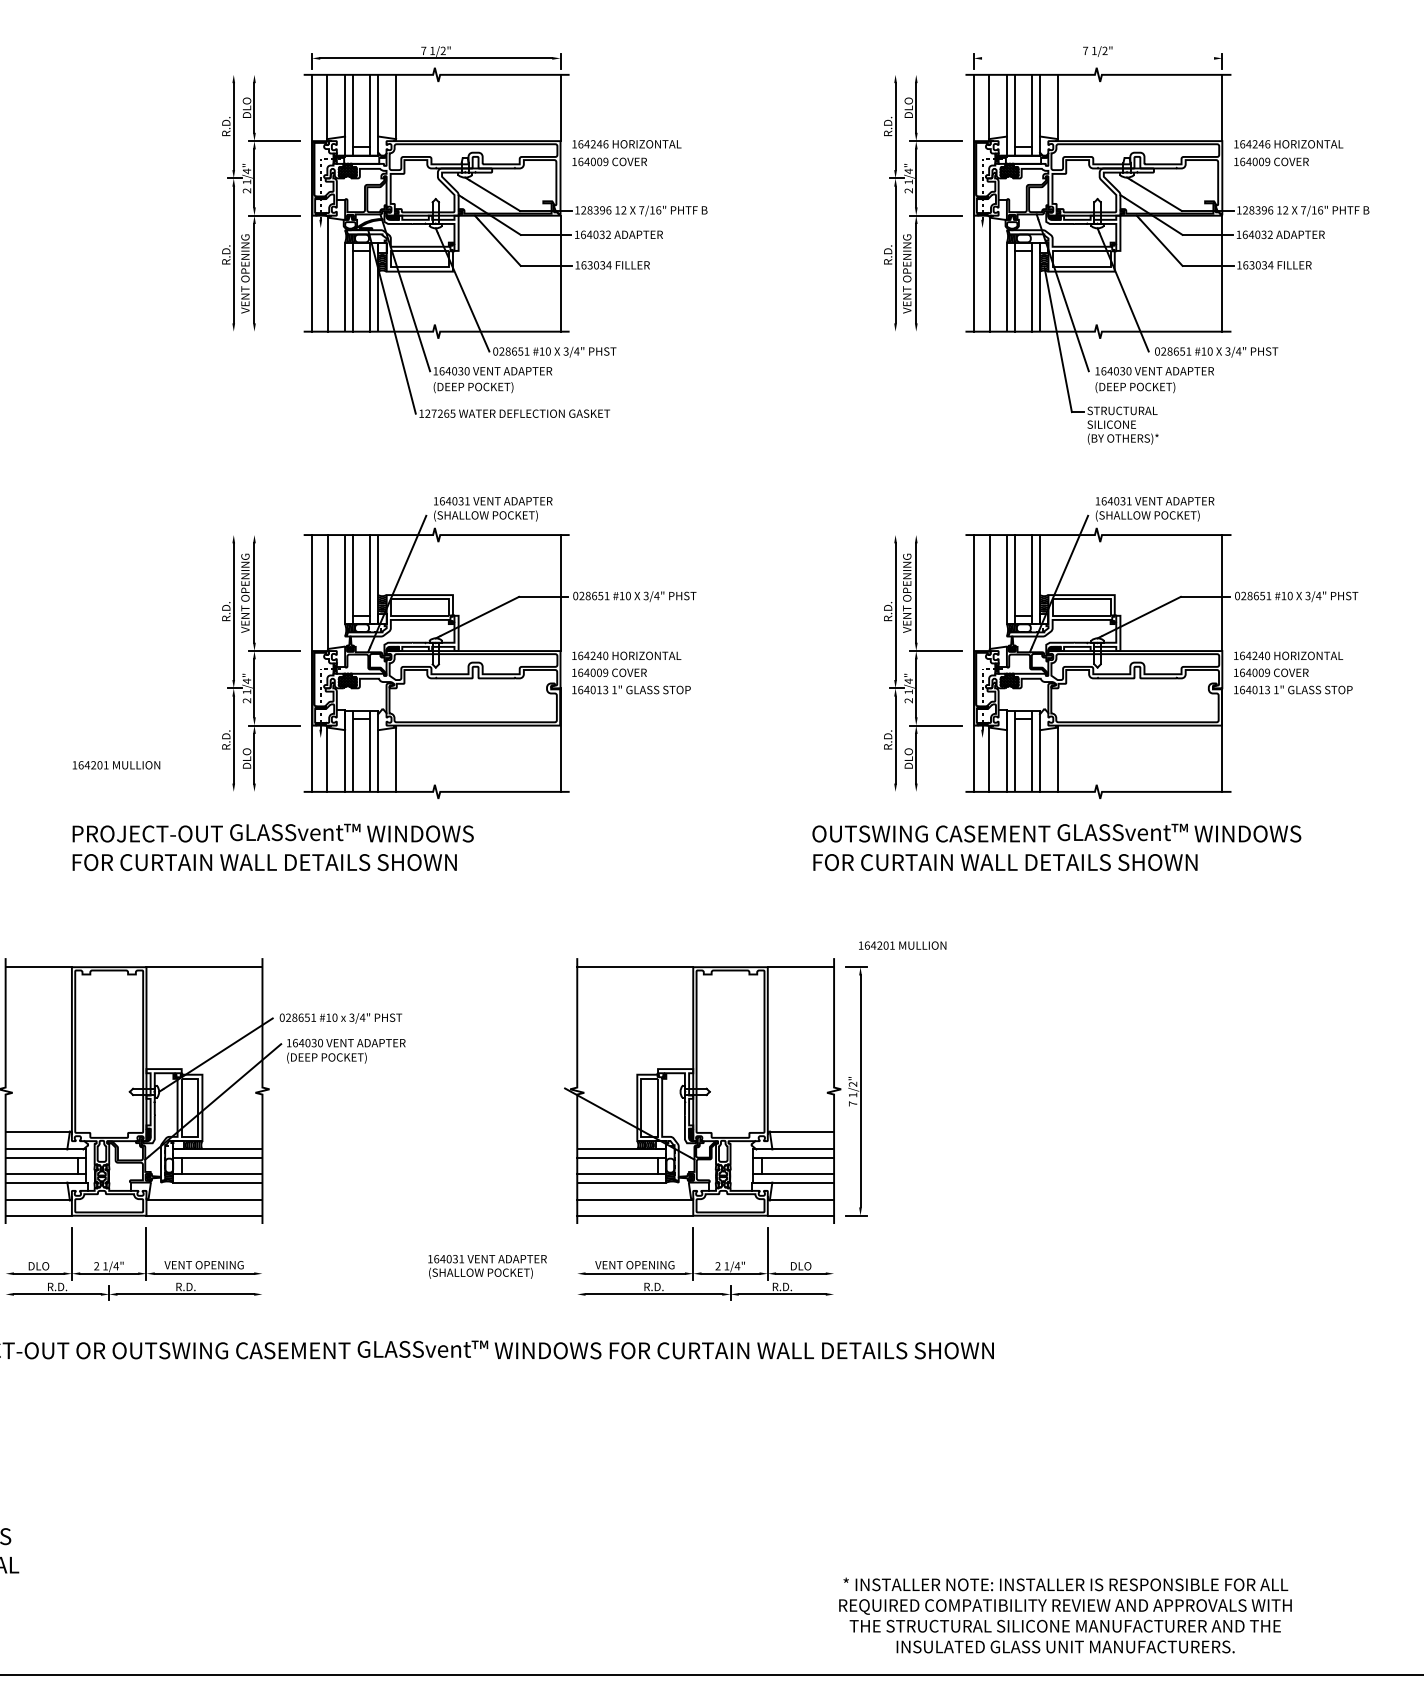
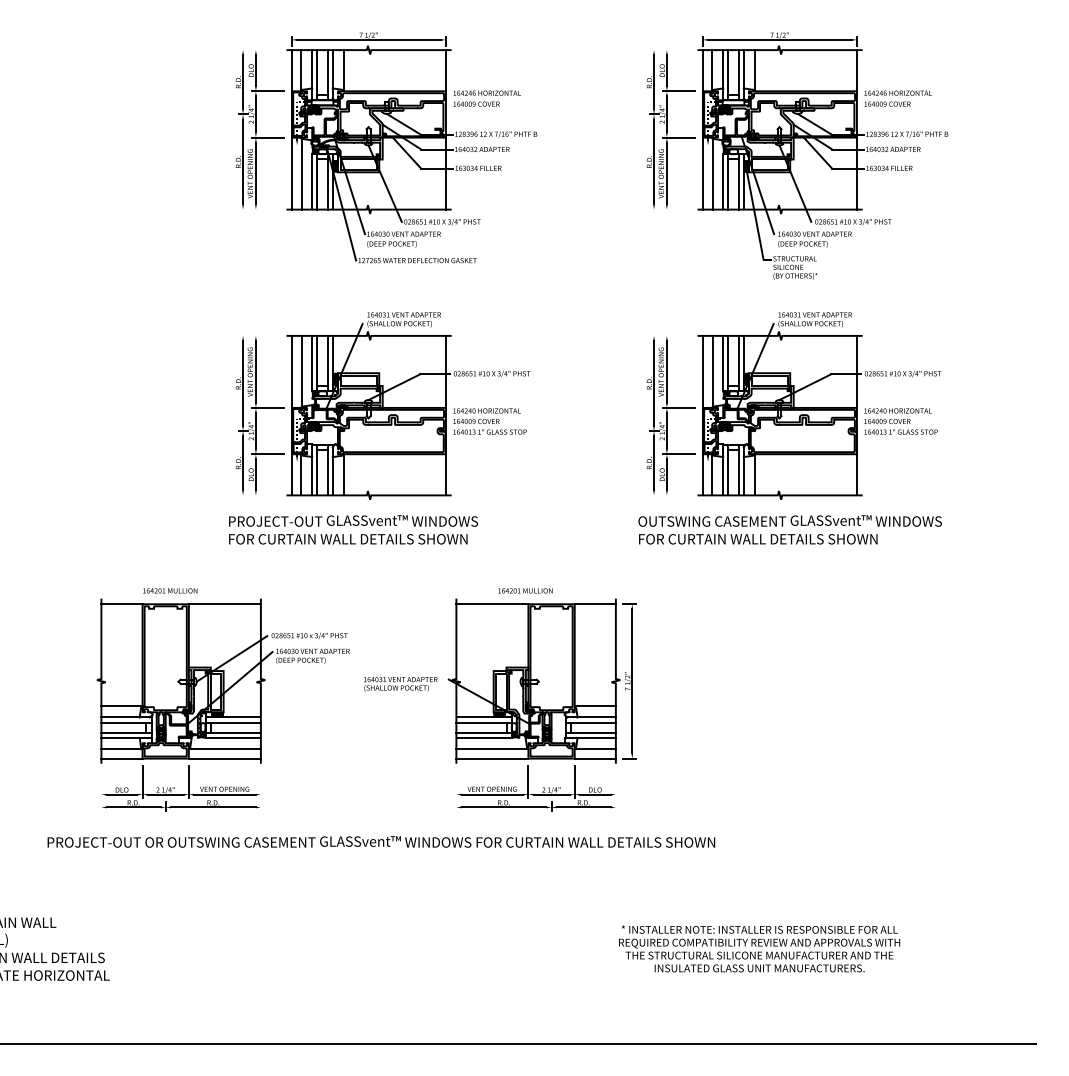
line: (1097, 57) -> (779, 39), added
text: (116, 764) -> (170, 590), moved
text: (273, 846) -> (353, 529), moved
text: (1055, 846) -> (789, 529), moved
text: (902, 945) -> (525, 590), moved
text: (487, 1267) -> (400, 684), moved
text: (1065, 1614) -> (759, 948), moved

